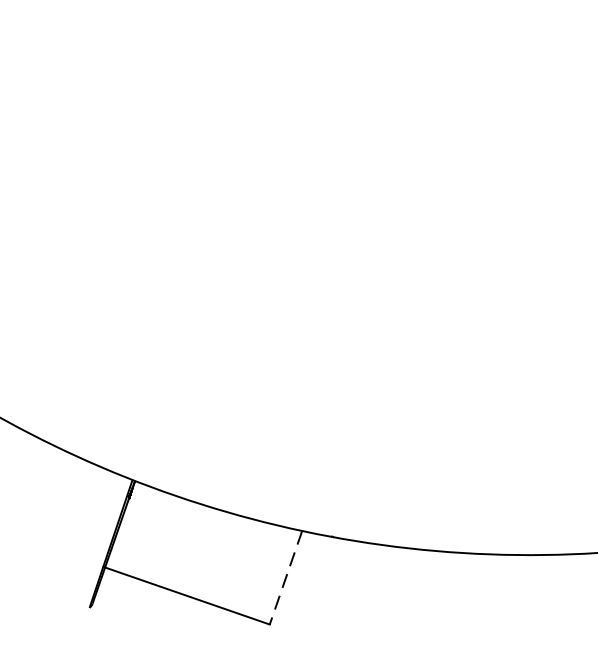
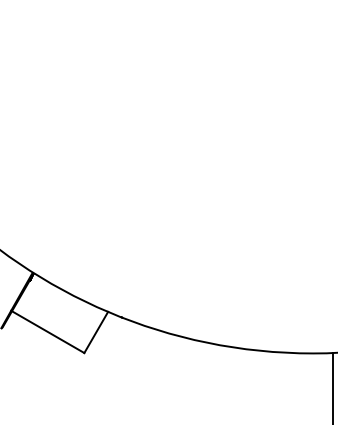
line: (286, 577) -> (96, 332), dashed -> solid

